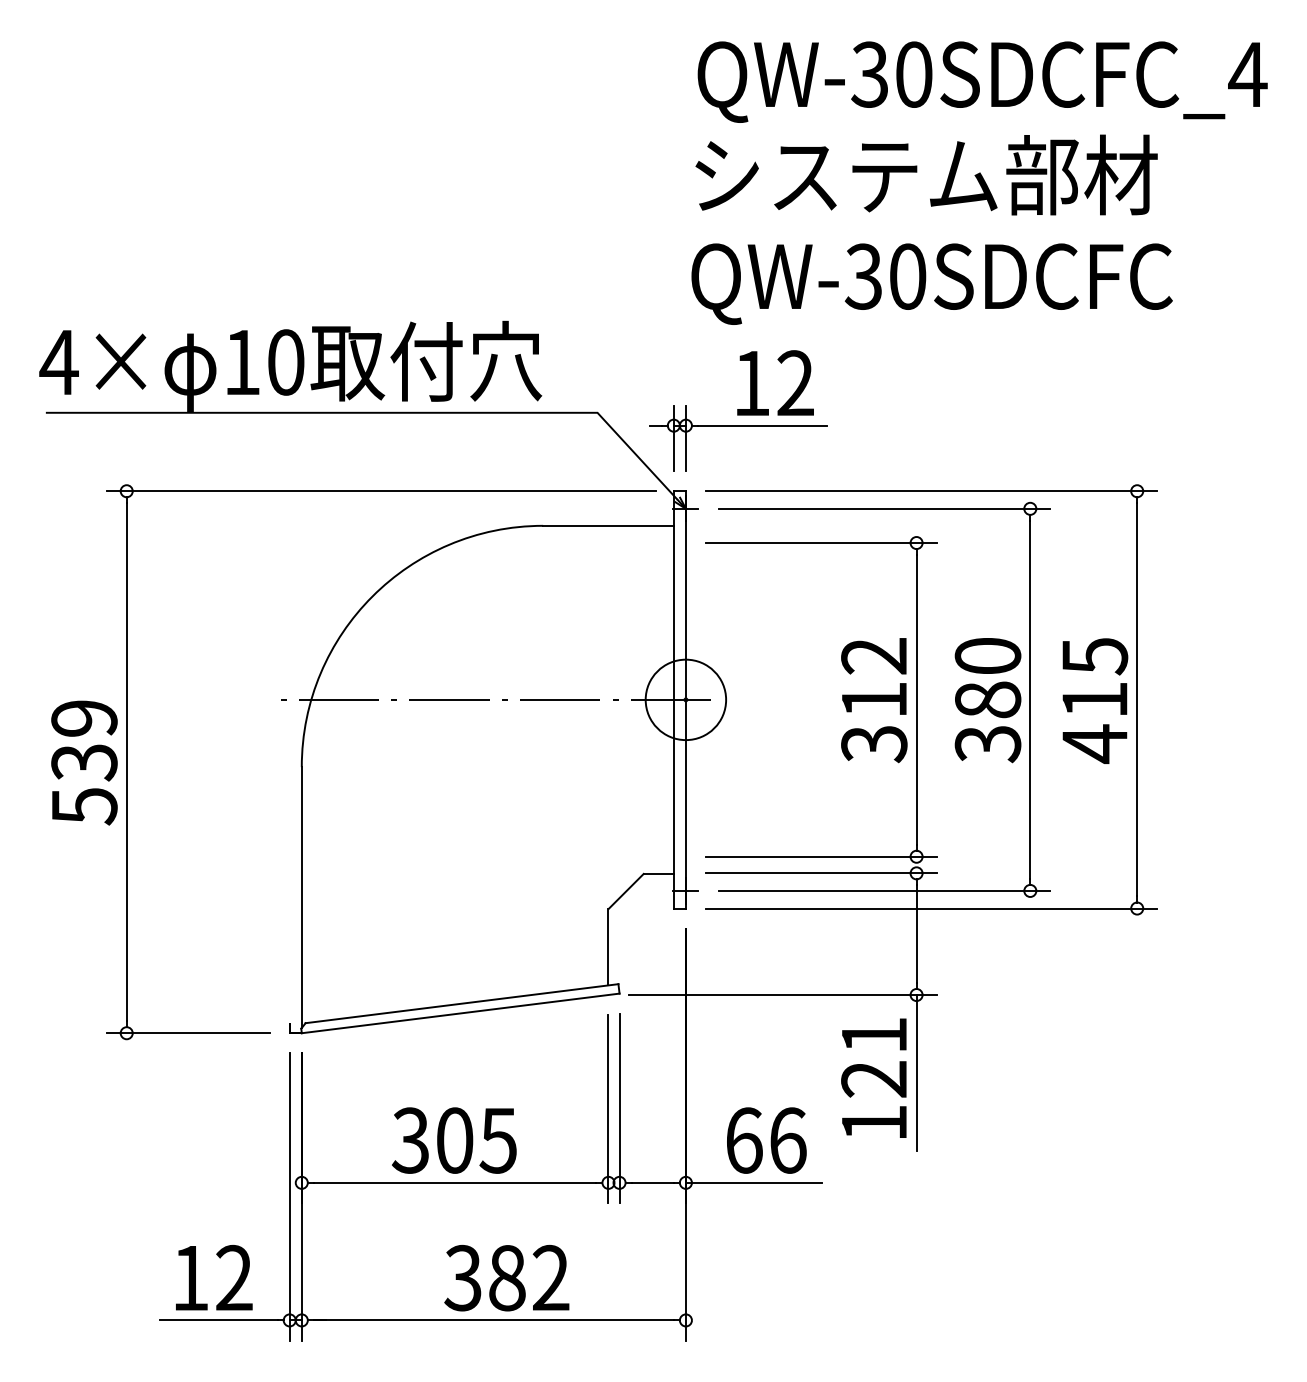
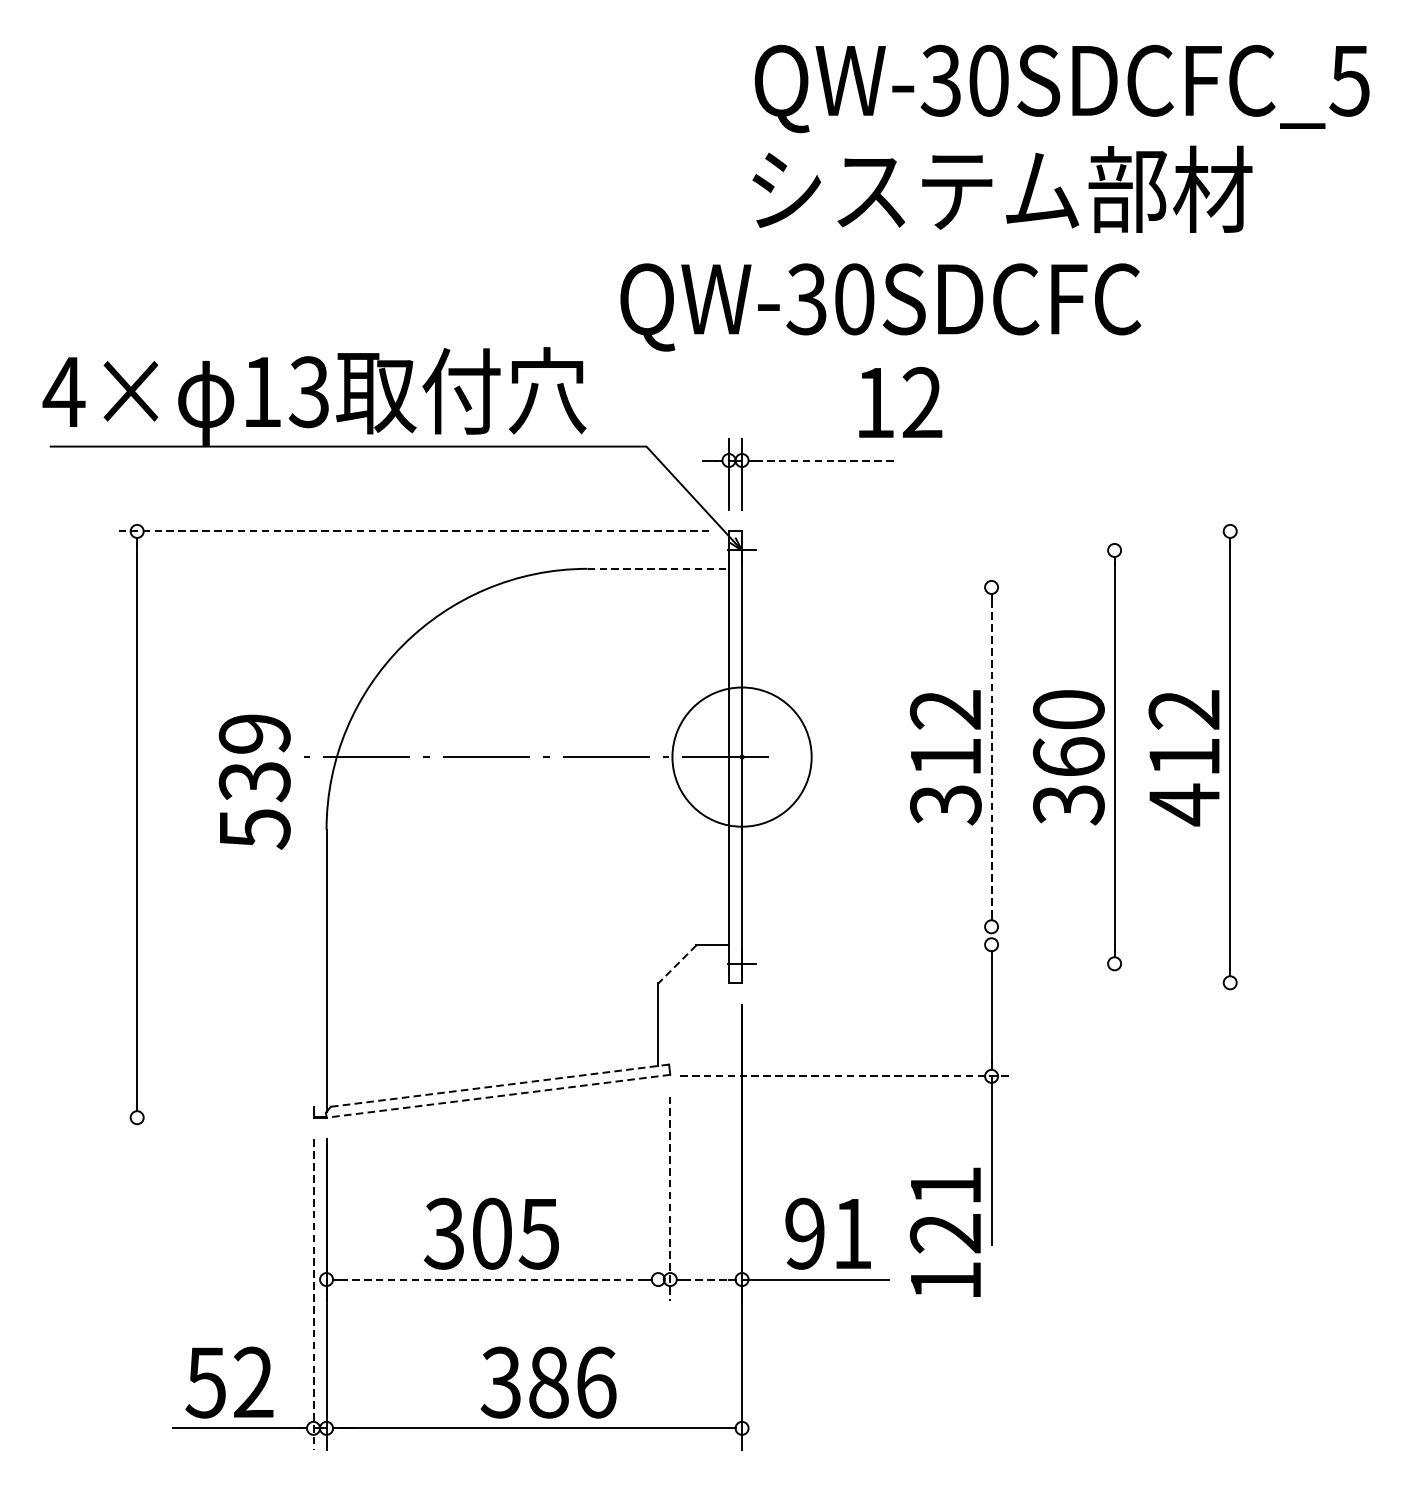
text: (1247, 74) -> (1349, 80), QW-30SDCFC_4 -> QW-30SDCFC_5
text: (931, 283) -> (880, 306), moved
text: (285, 362) -> (308, 392), 10 -> 13
text: (775, 382) -> (900, 401), moved
line: (762, 425) -> (824, 460), solid -> dashed
line: (381, 491) -> (412, 531), solid -> dashed
line: (931, 491) -> (1007, 531), removed
line: (884, 508) -> (956, 550), removed
line: (608, 525) -> (658, 568), solid -> dashed
line: (821, 543) -> (888, 587), removed
text: (1094, 656) -> (1184, 710), 415 -> 412
circle: (685, 699) -> (741, 756), size x1.6
line: (916, 699) -> (991, 756), solid -> dashed
text: (987, 699) -> (1068, 756), 380 -> 360
text: (84, 762) -> (254, 781), moved
line: (821, 856) -> (888, 926), removed
line: (821, 873) -> (888, 944), removed
line: (884, 890) -> (956, 963), removed
line: (626, 891) -> (677, 964), solid -> dashed
line: (931, 908) -> (1007, 982), removed
line: (783, 995) -> (847, 1076), solid -> dashed
line: (462, 1003) -> (500, 1085), solid -> dashed
line: (460, 1013) -> (498, 1096), solid -> dashed
line: (187, 1033) -> (202, 1117), removed
text: (873, 1077) -> (944, 1231), moved
line: (608, 1108) -> (658, 1199), removed
line: (619, 1108) -> (670, 1199), solid -> dashed
text: (766, 1140) -> (829, 1233), 66 -> 91
line: (454, 1182) -> (491, 1279), solid -> dashed
line: (653, 1182) -> (707, 1279), solid -> dashed
line: (289, 1196) -> (313, 1294), solid -> dashed
text: (550, 1277) -> (595, 1381), 382 -> 386
text: (189, 1278) -> (205, 1382), 12 -> 52

